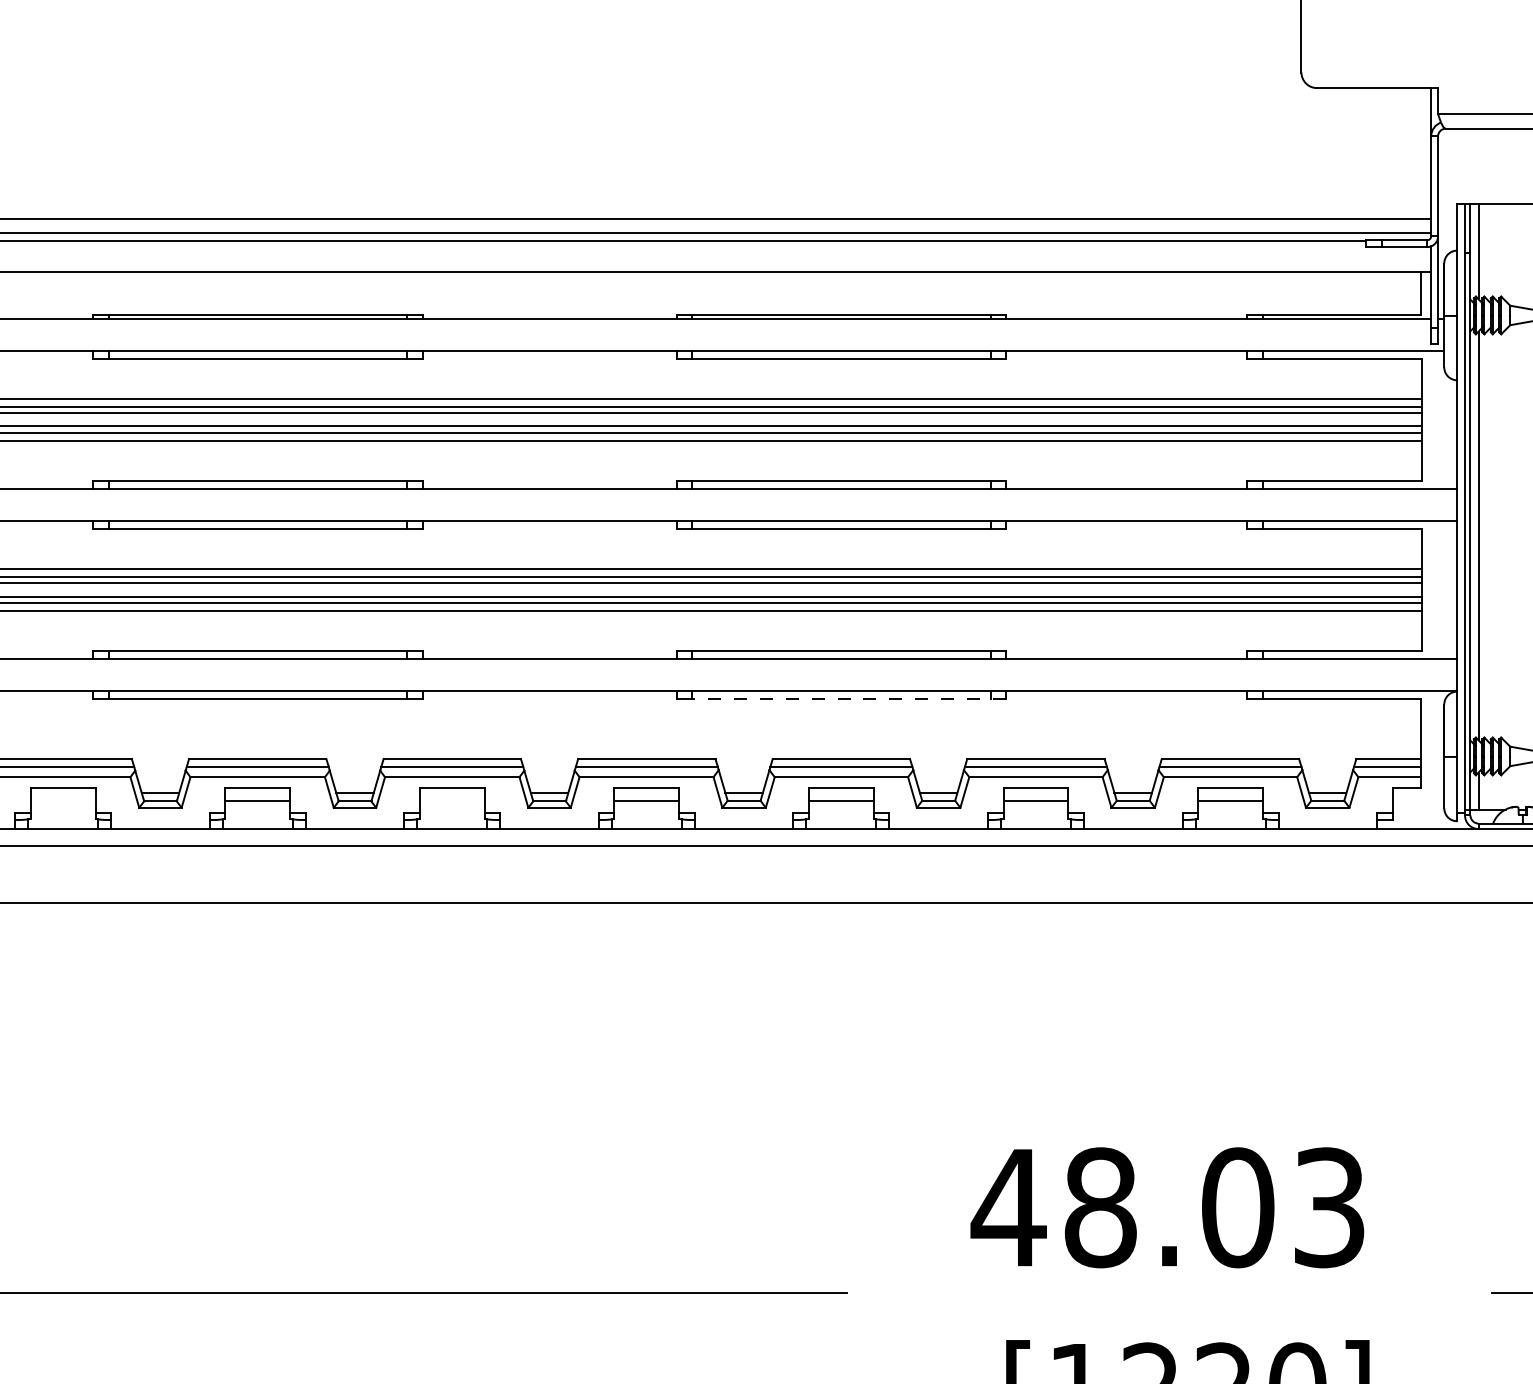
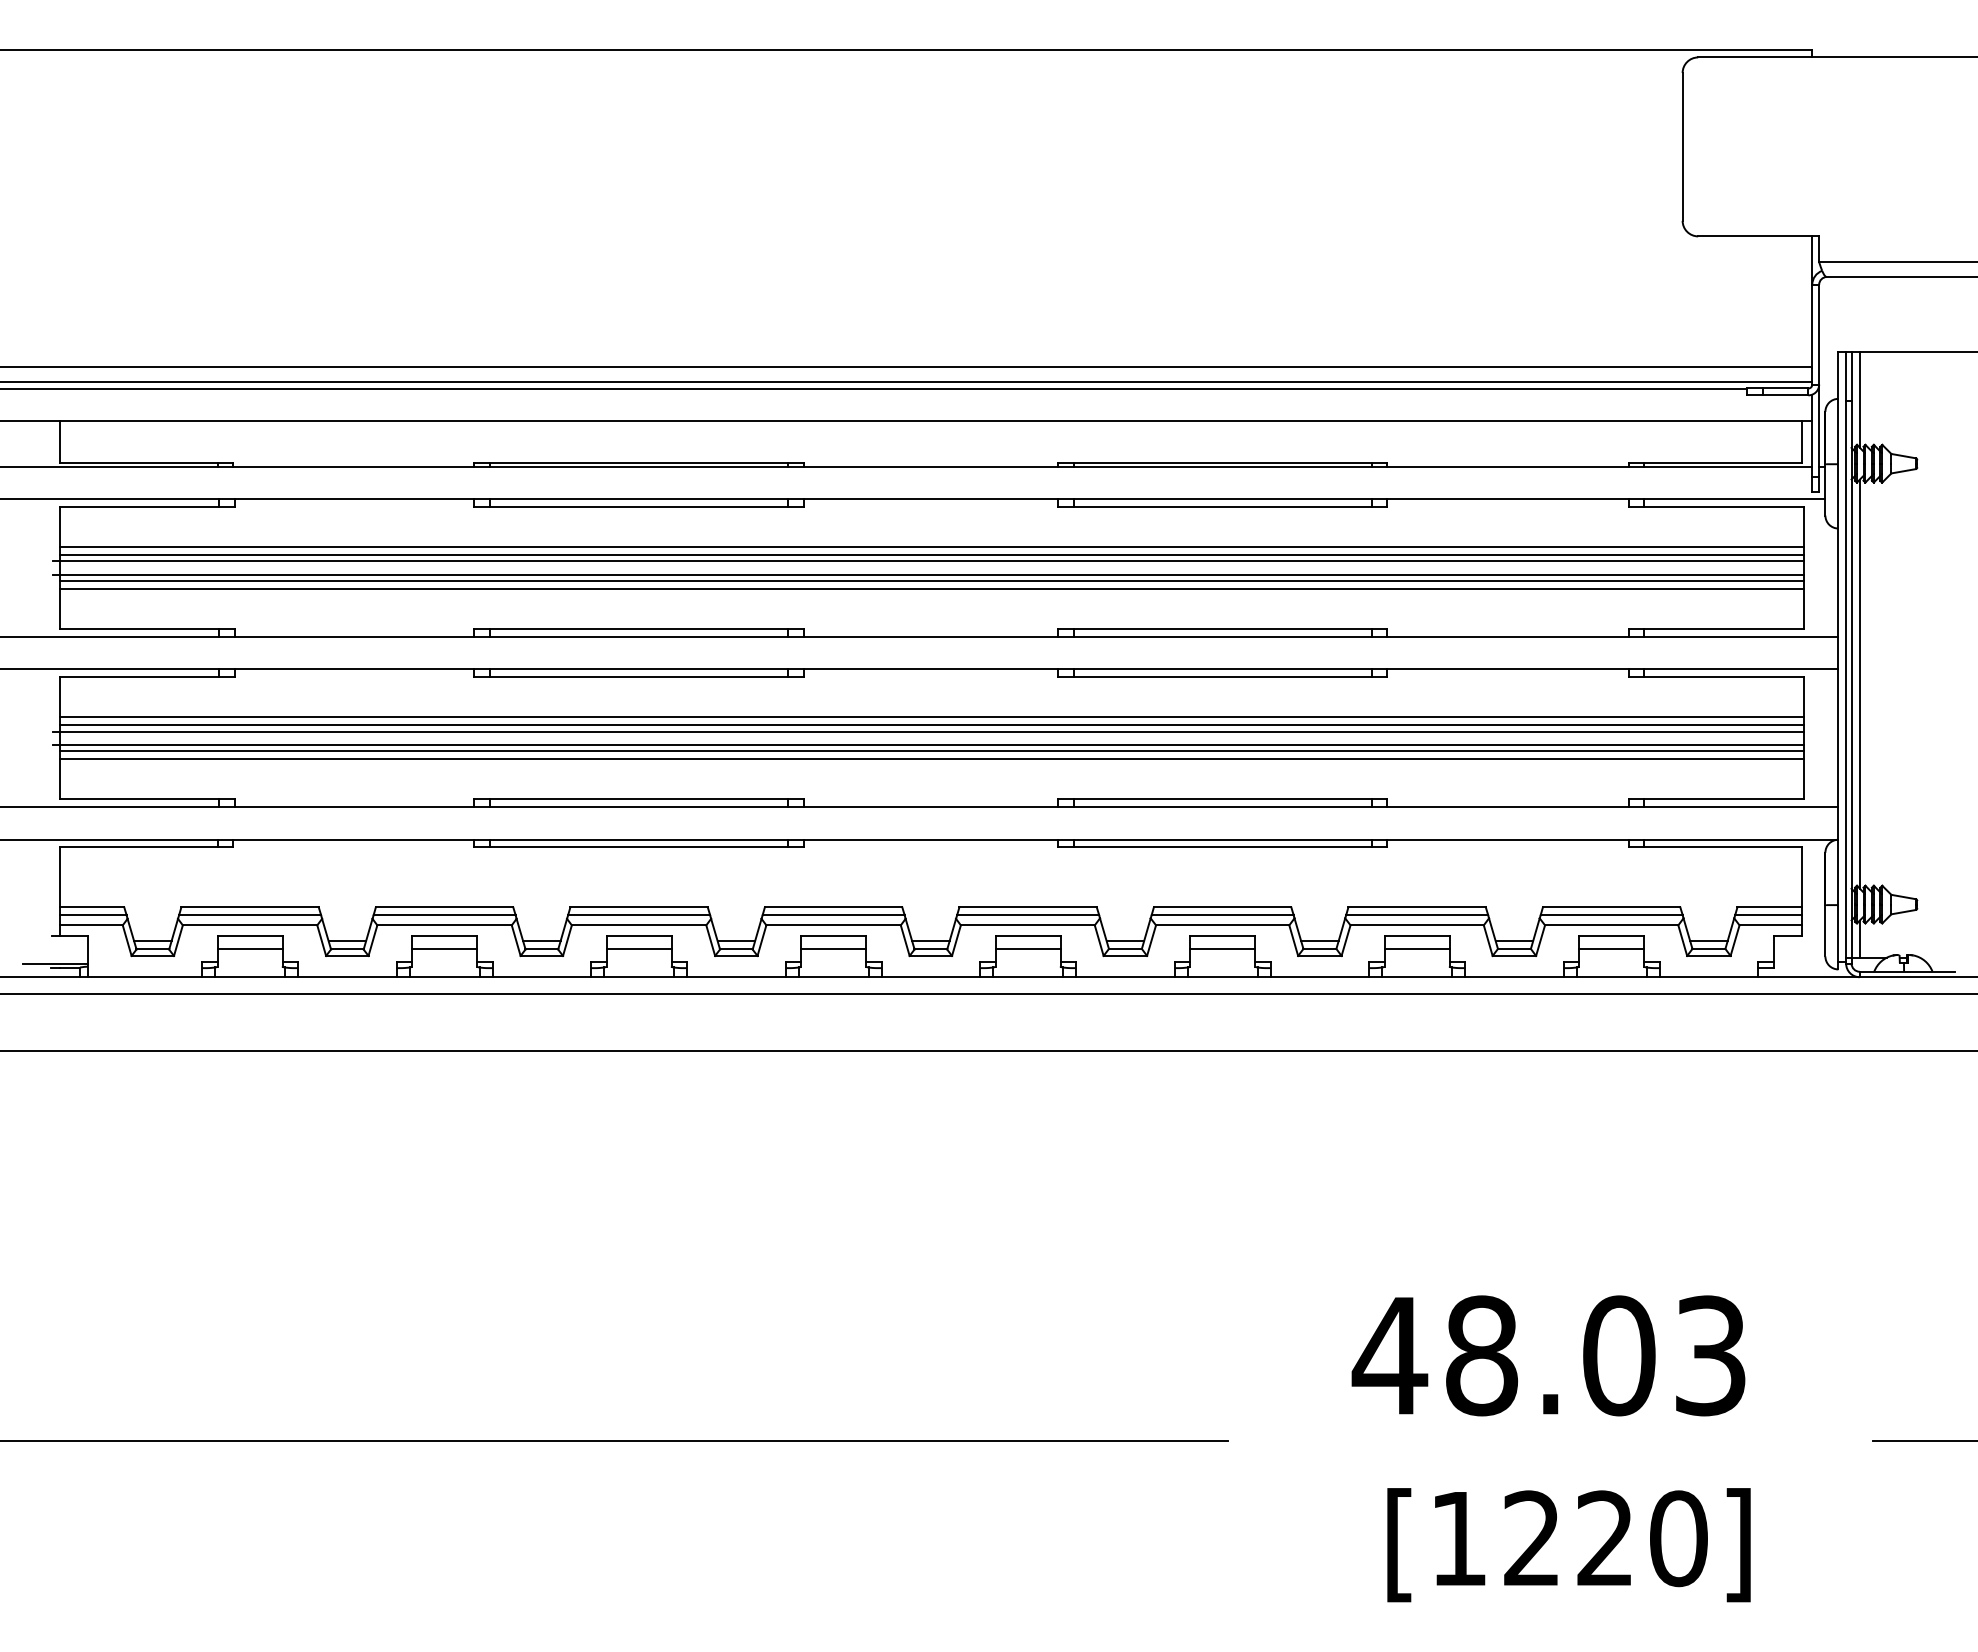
line: (849, 699) -> (1230, 847), dashed -> solid
line: (63, 800) -> (444, 948), added
line: (452, 800) -> (833, 948), added

